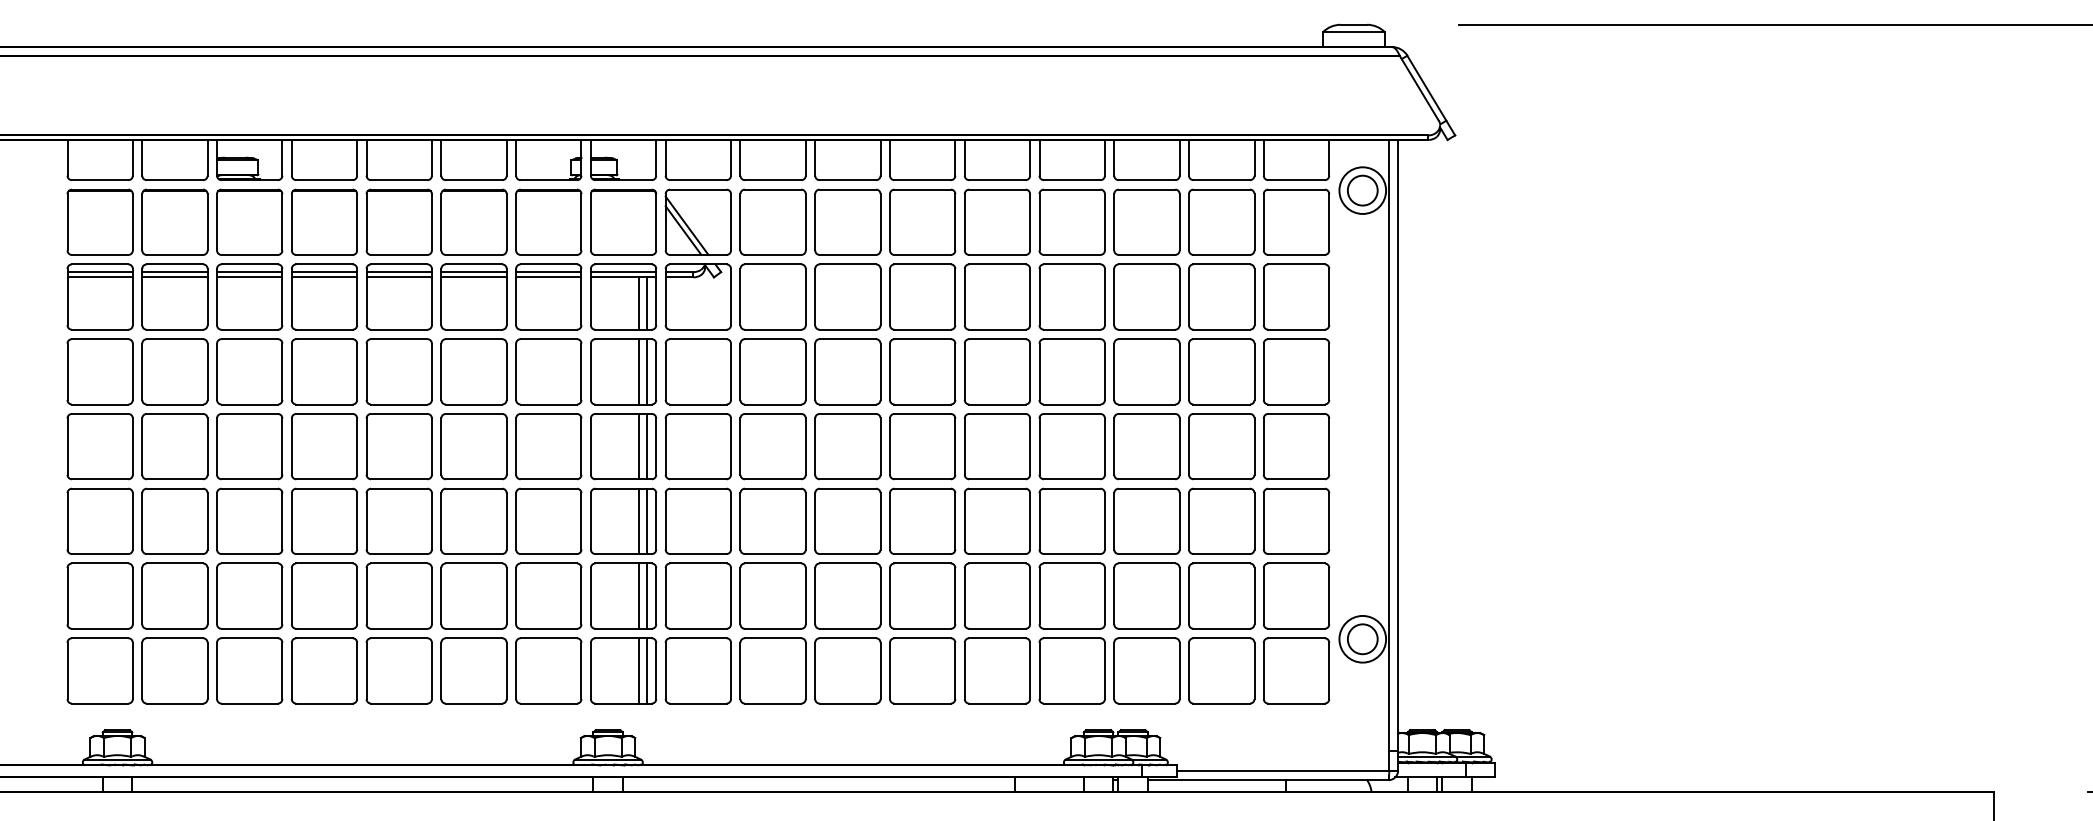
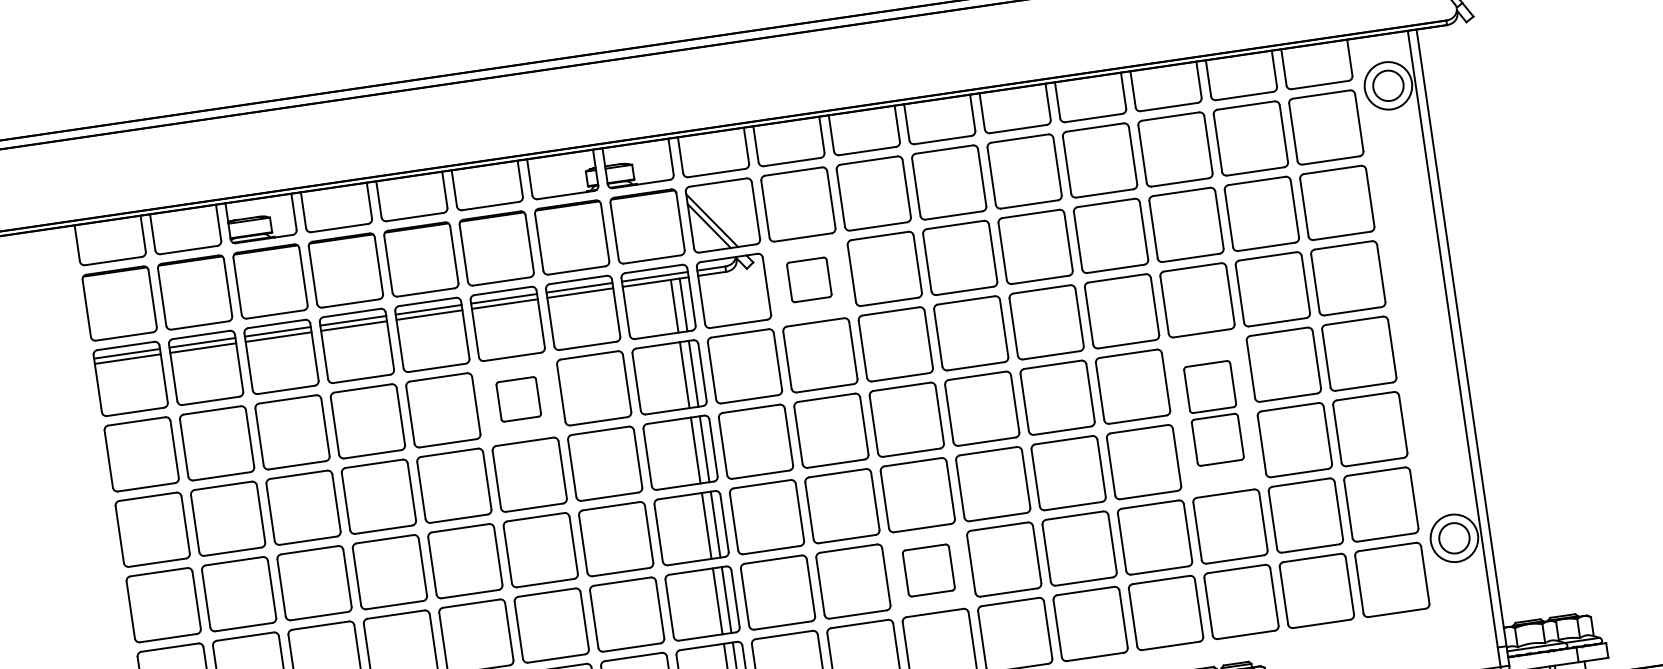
part: (772, 296) -> (808, 279), size x0.6
part: (473, 371) -> (518, 399), size x0.6
part: (1146, 483) -> (1213, 413), size x0.7
part: (847, 595) -> (928, 569), size x0.7

